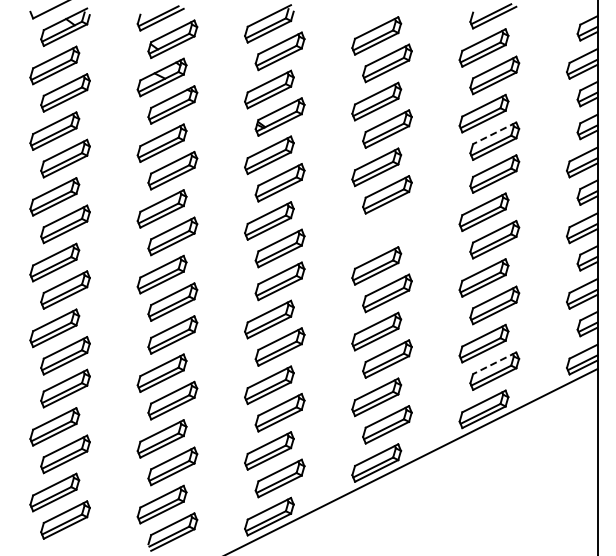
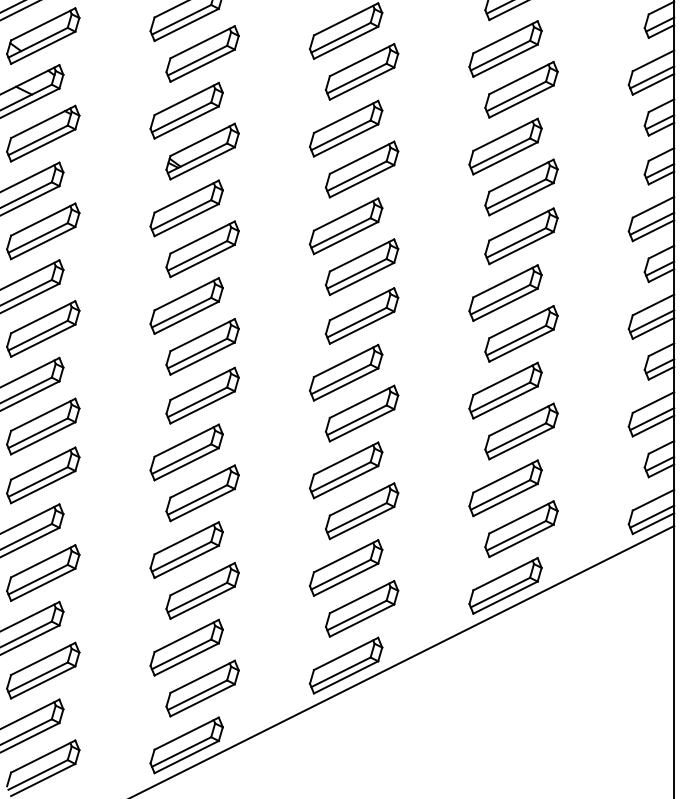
line: (494, 133) -> (521, 176), dashed -> solid
part: (387, 227) -> (362, 315), added
line: (494, 363) -> (521, 517), dashed -> solid

